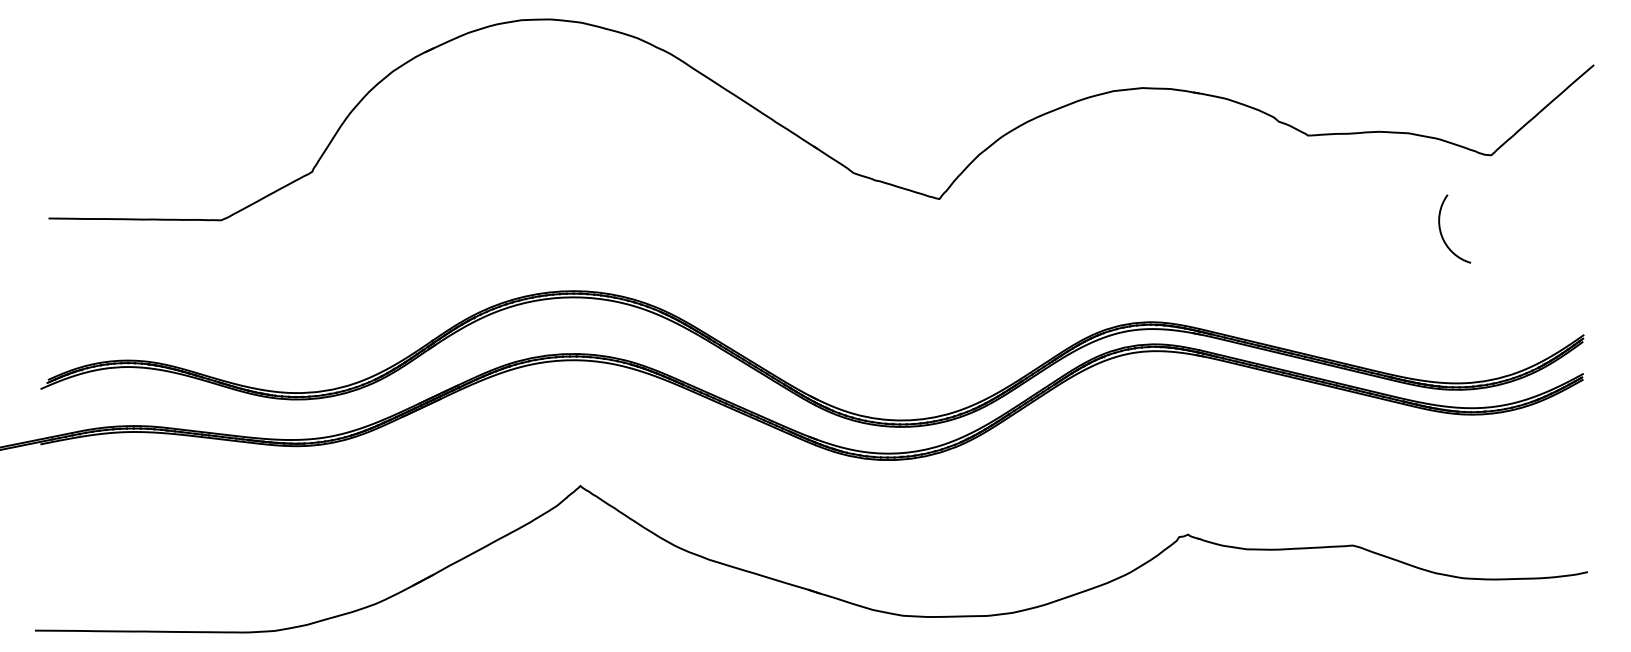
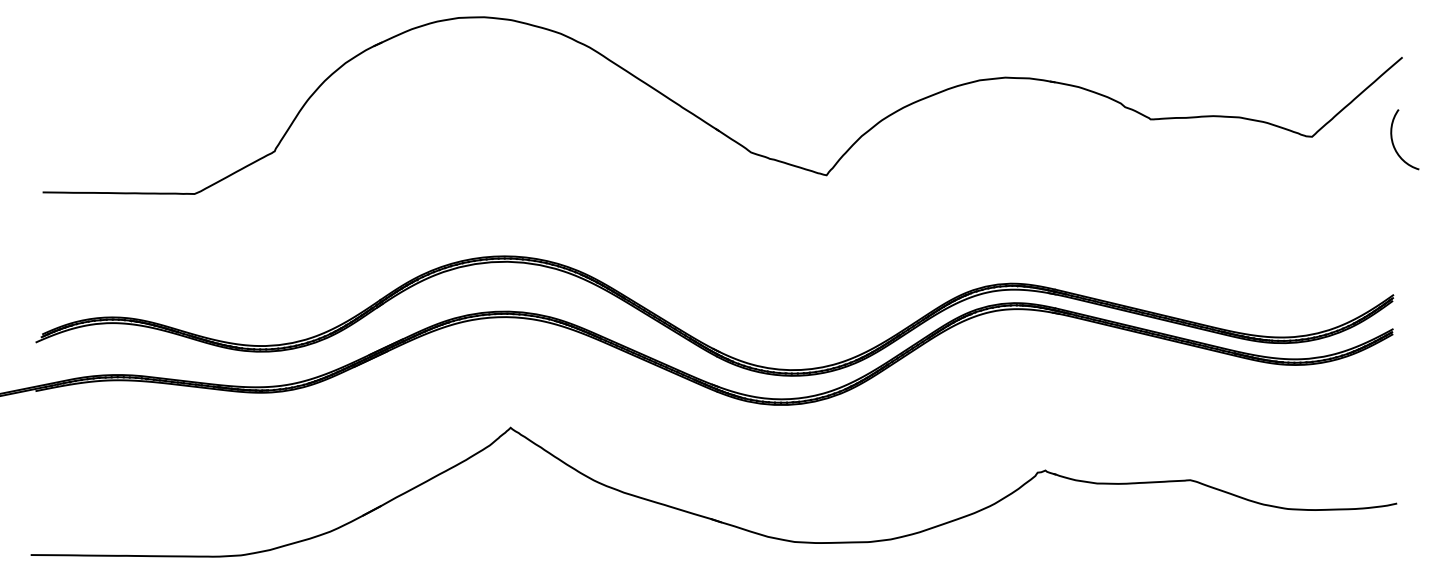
curve: (1441, 231) -> (1393, 141), moved

